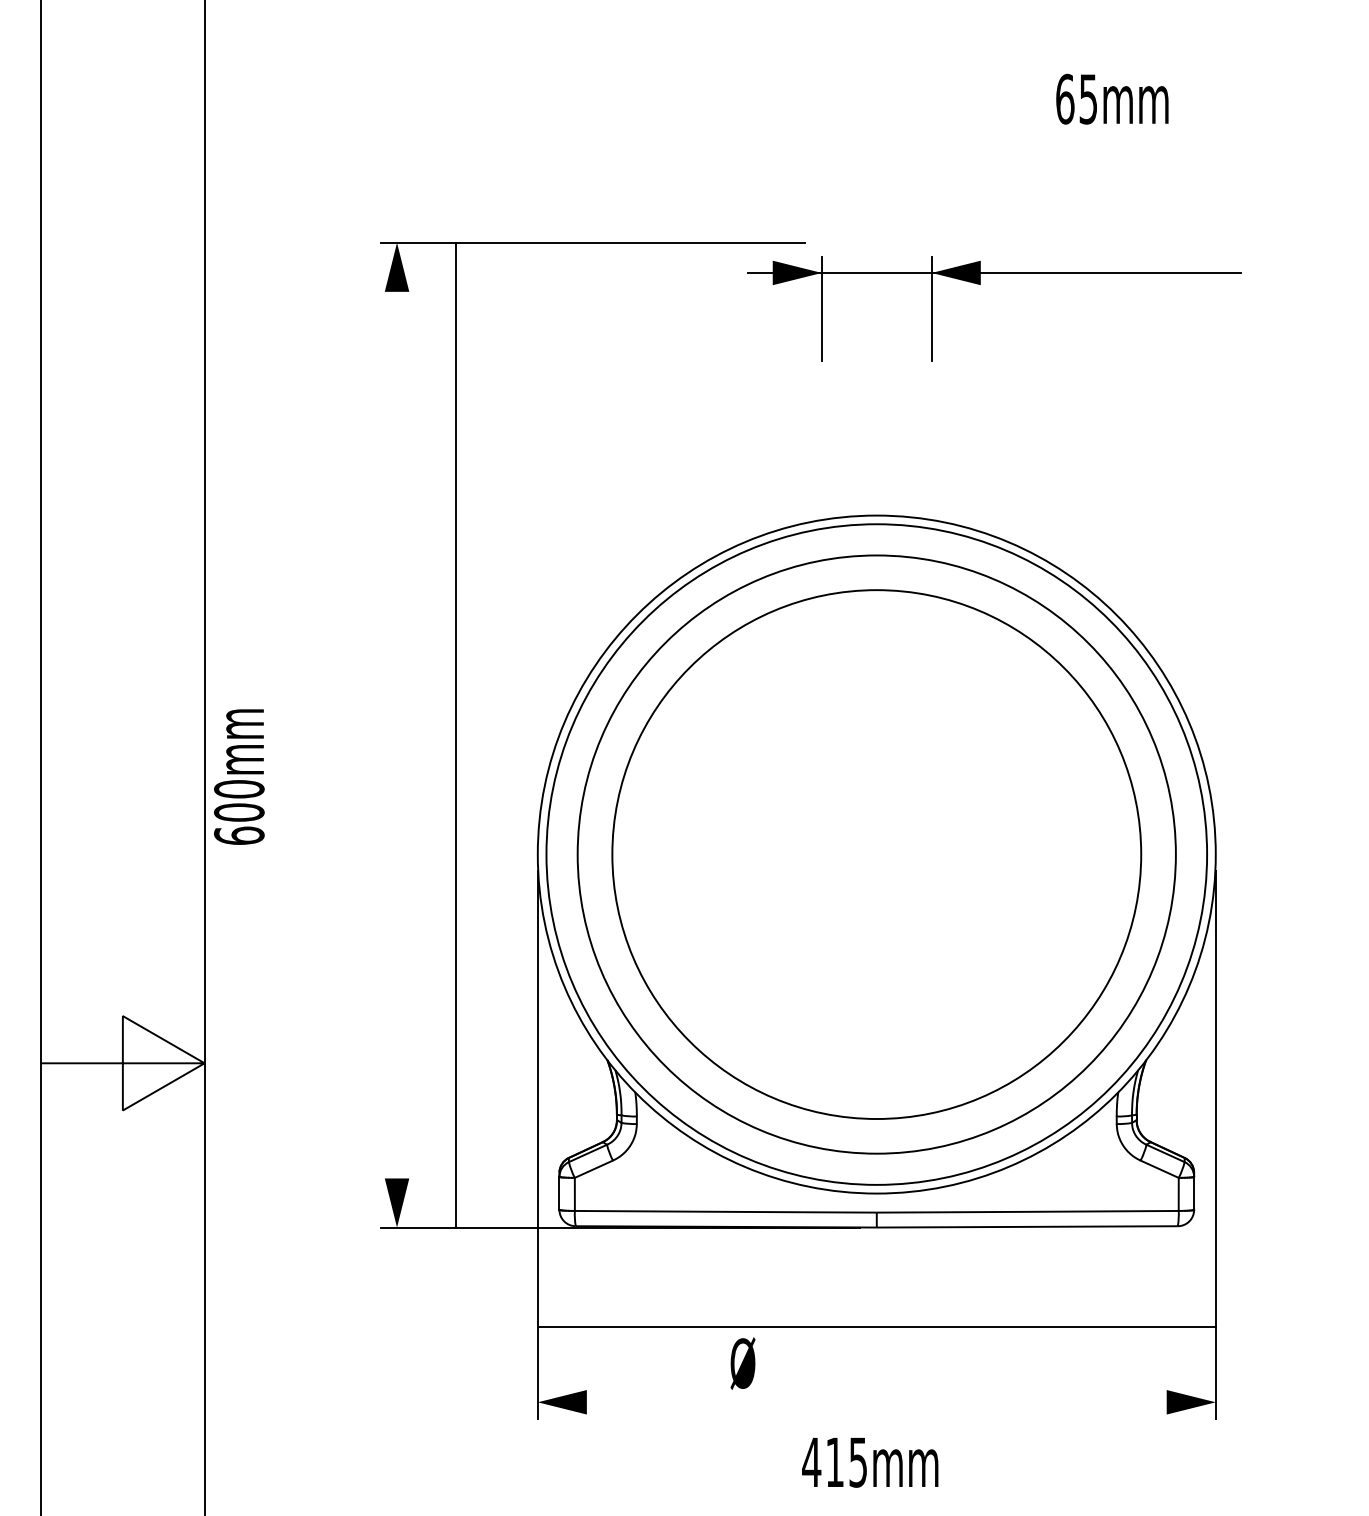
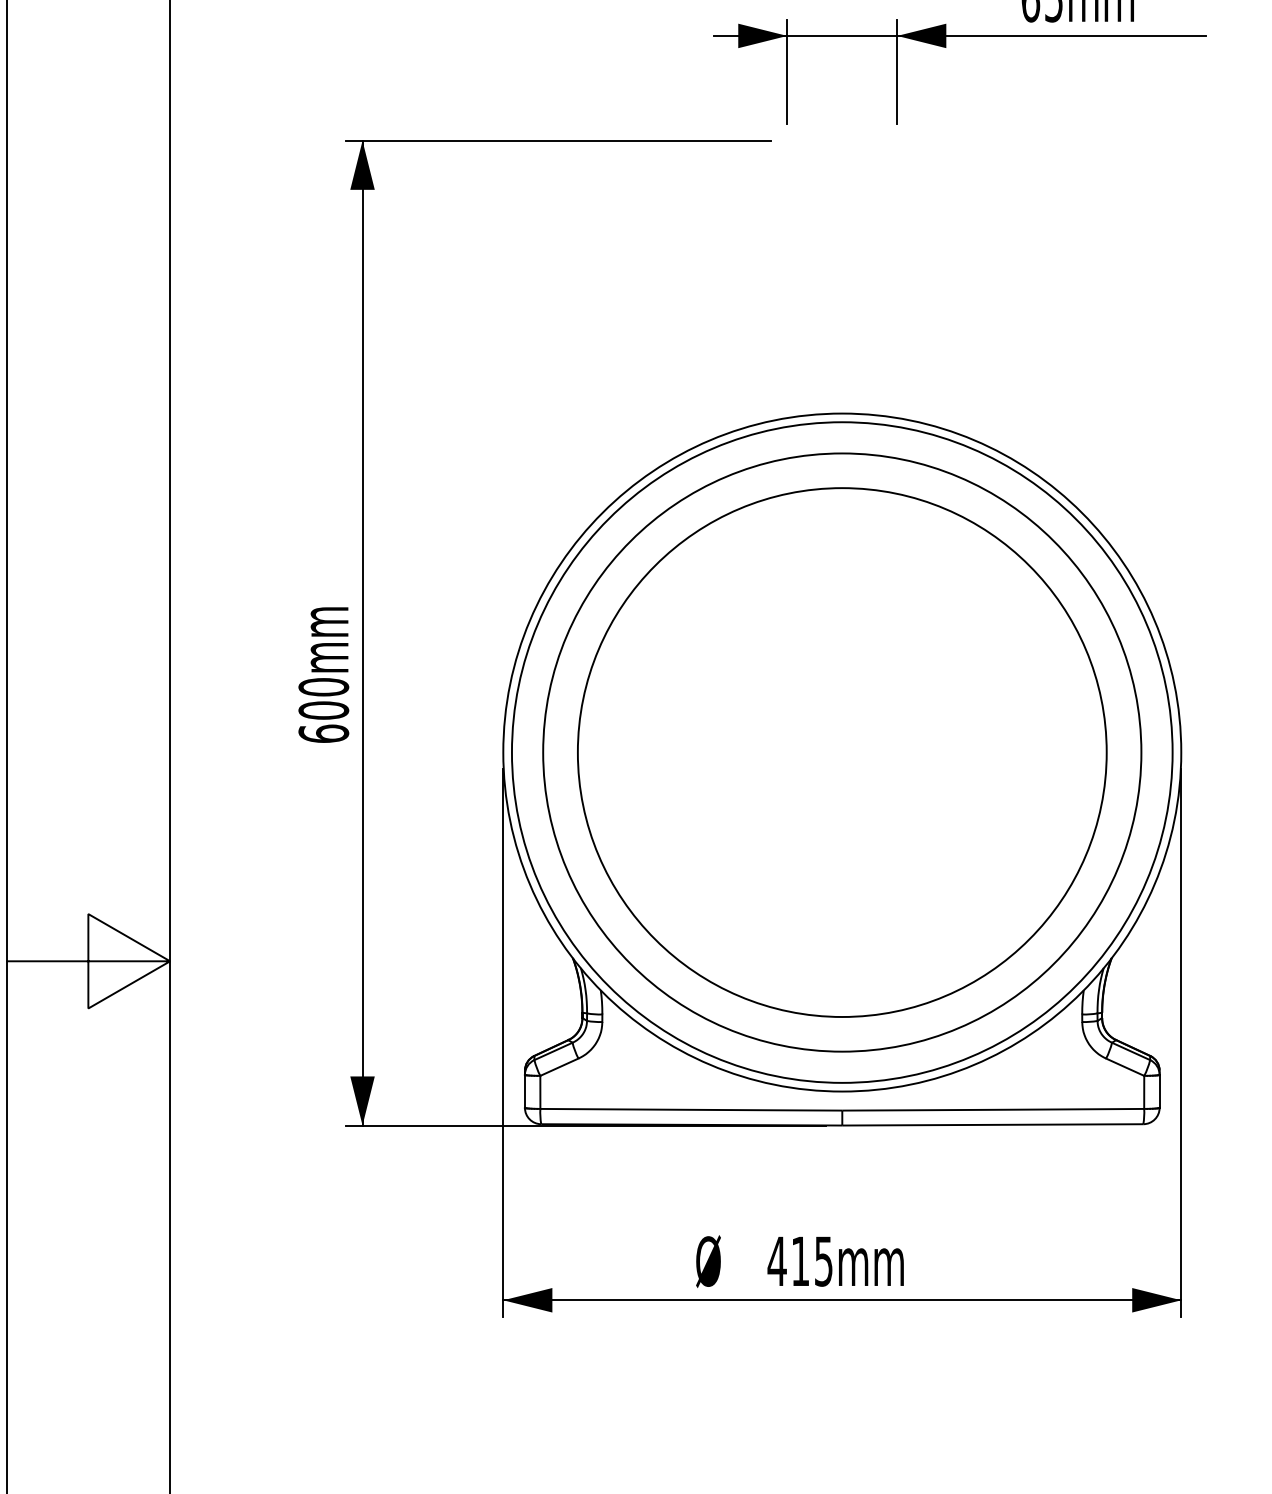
part: (980, 284) -> (946, 47), moved
line: (456, 734) -> (363, 632), moved
text: (239, 776) -> (324, 674), moved
line: (876, 1327) -> (842, 1300), moved
text: (870, 1462) -> (836, 1261), moved

